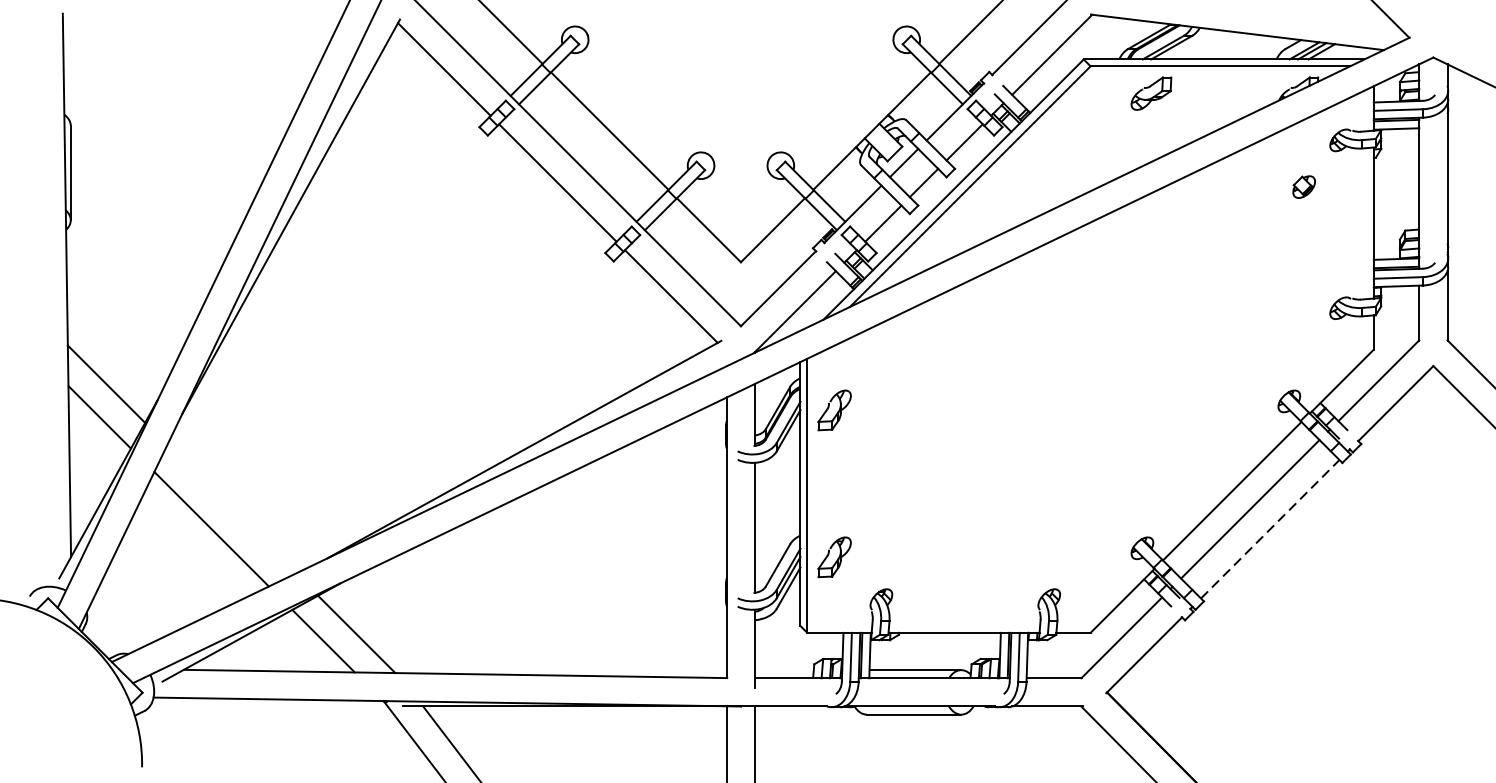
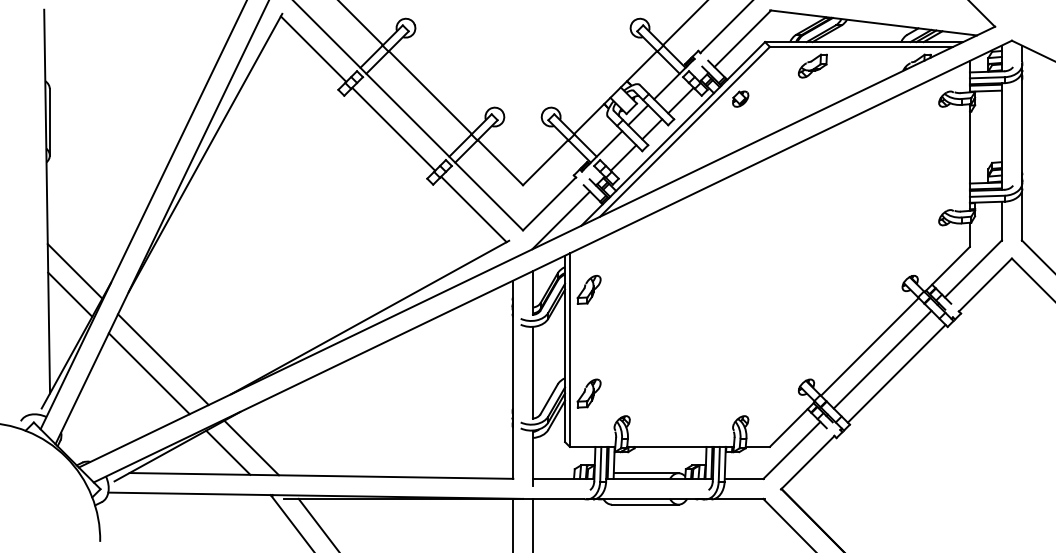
part: (1303, 186) -> (740, 98), moved
line: (231, 509) -> (163, 359), added
line: (1271, 528) -> (897, 373), dashed -> solid

